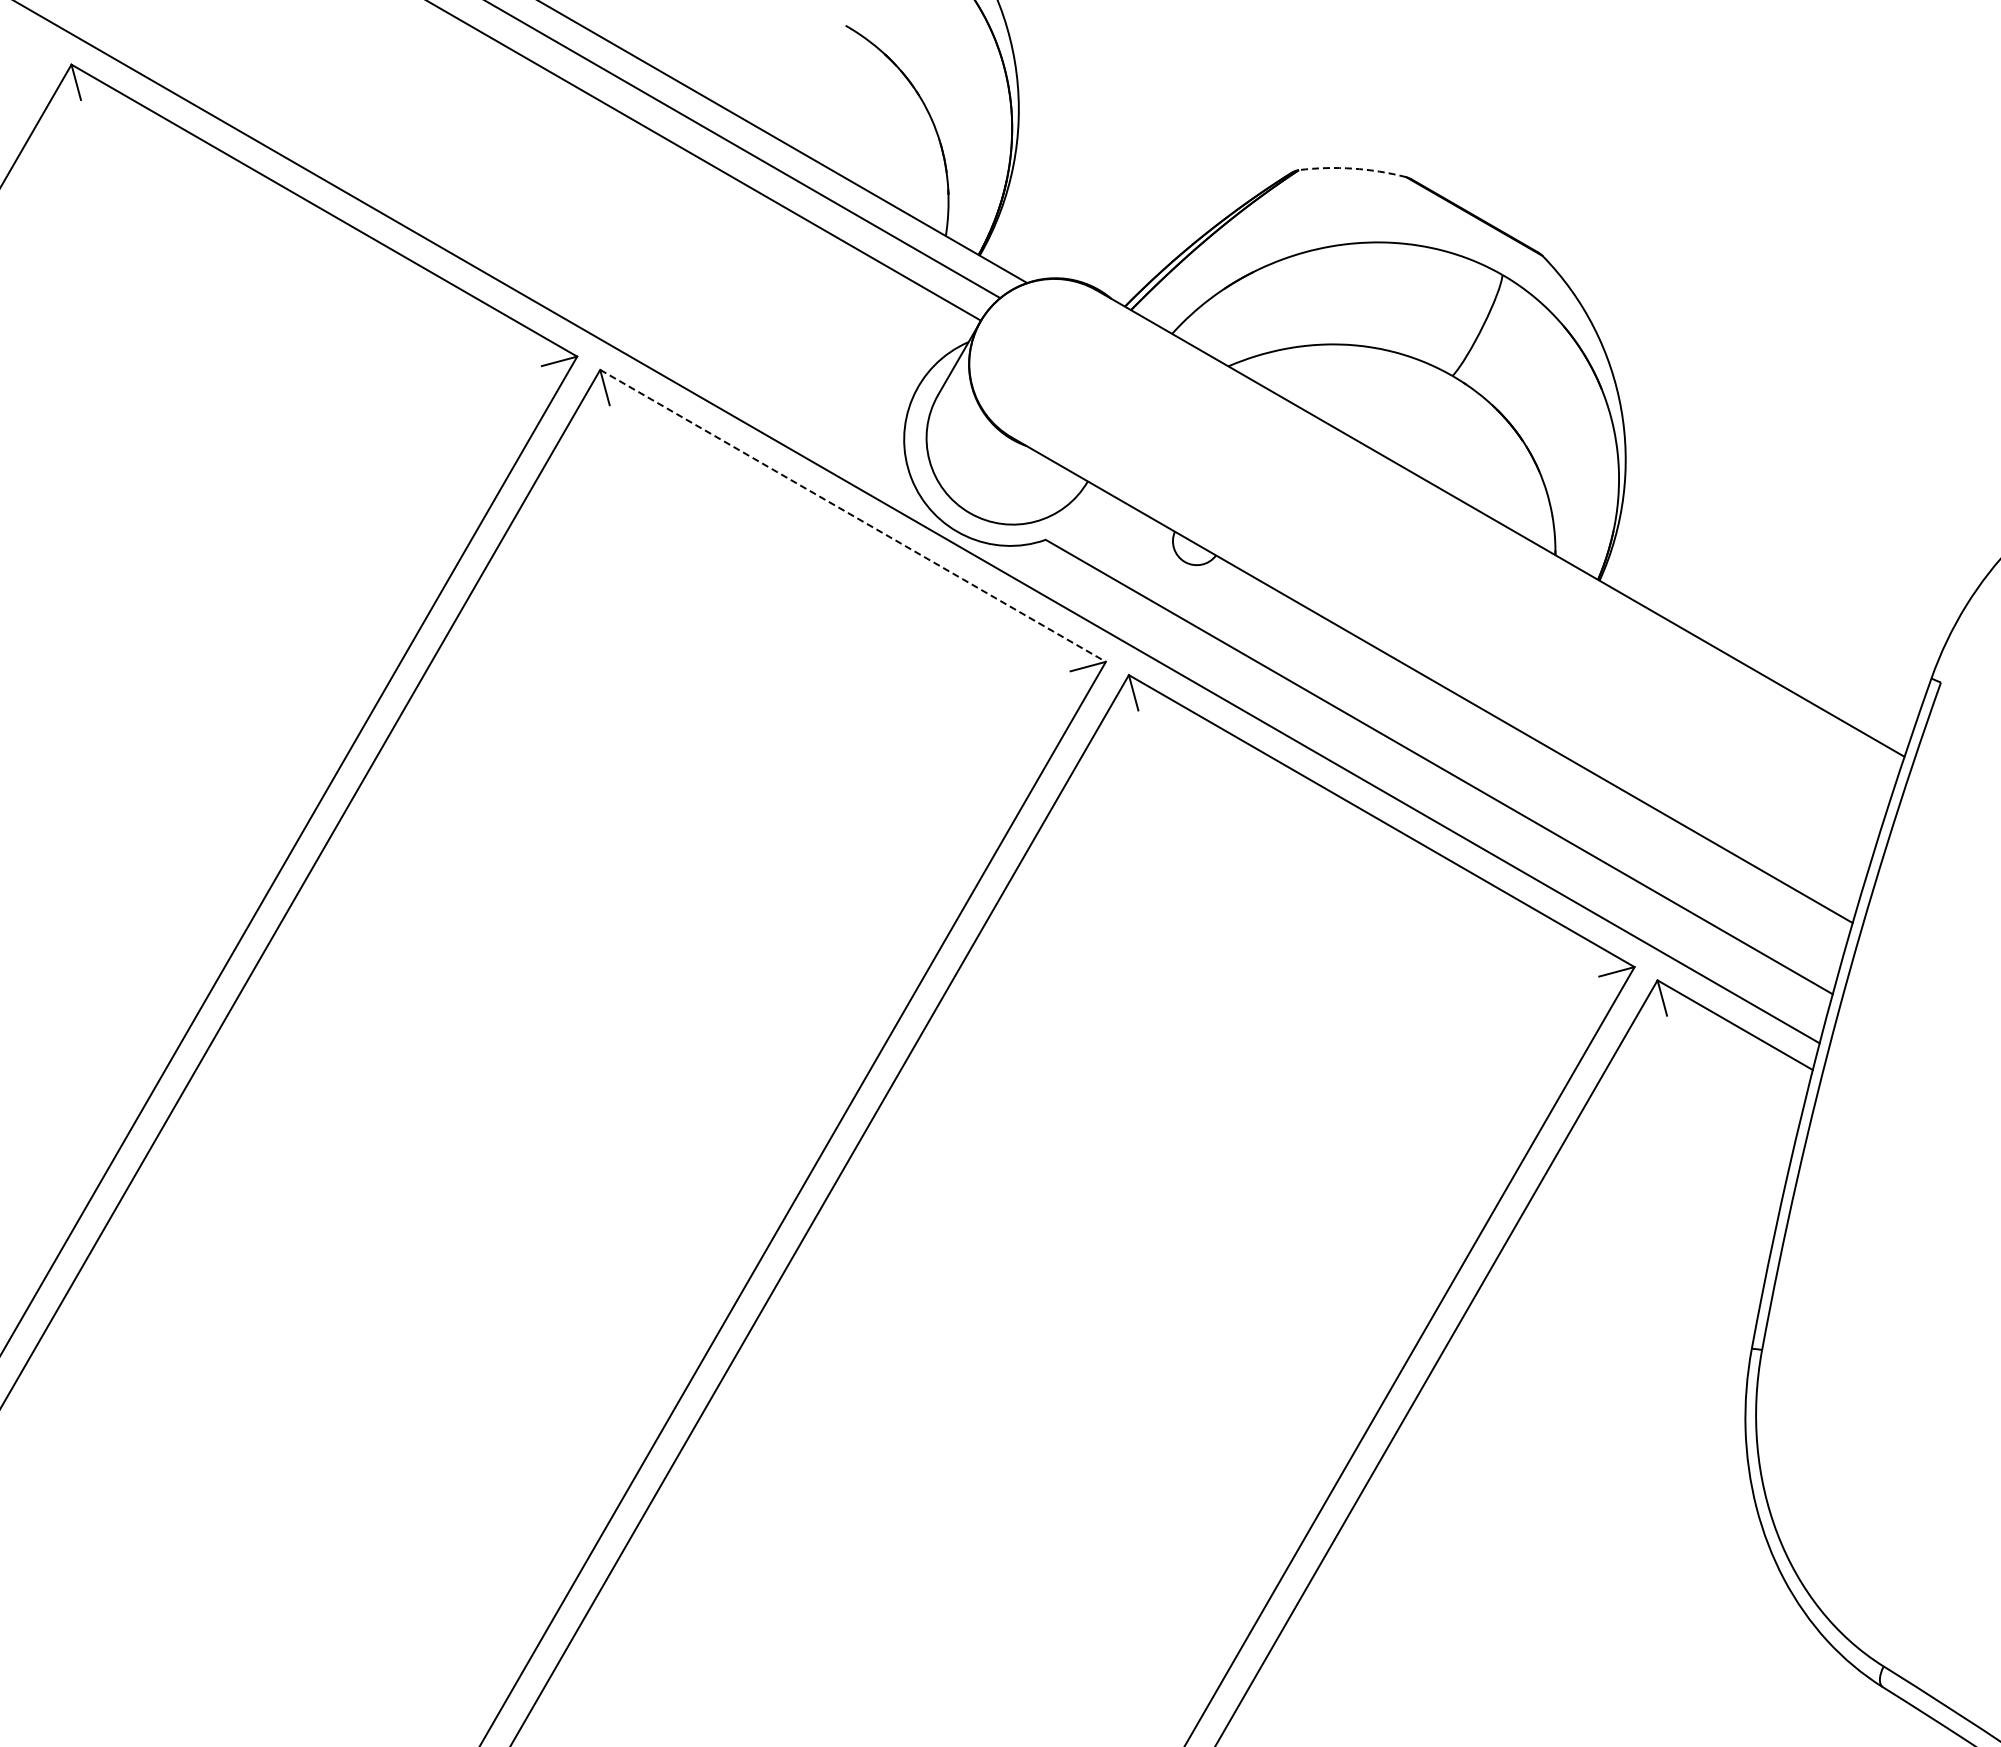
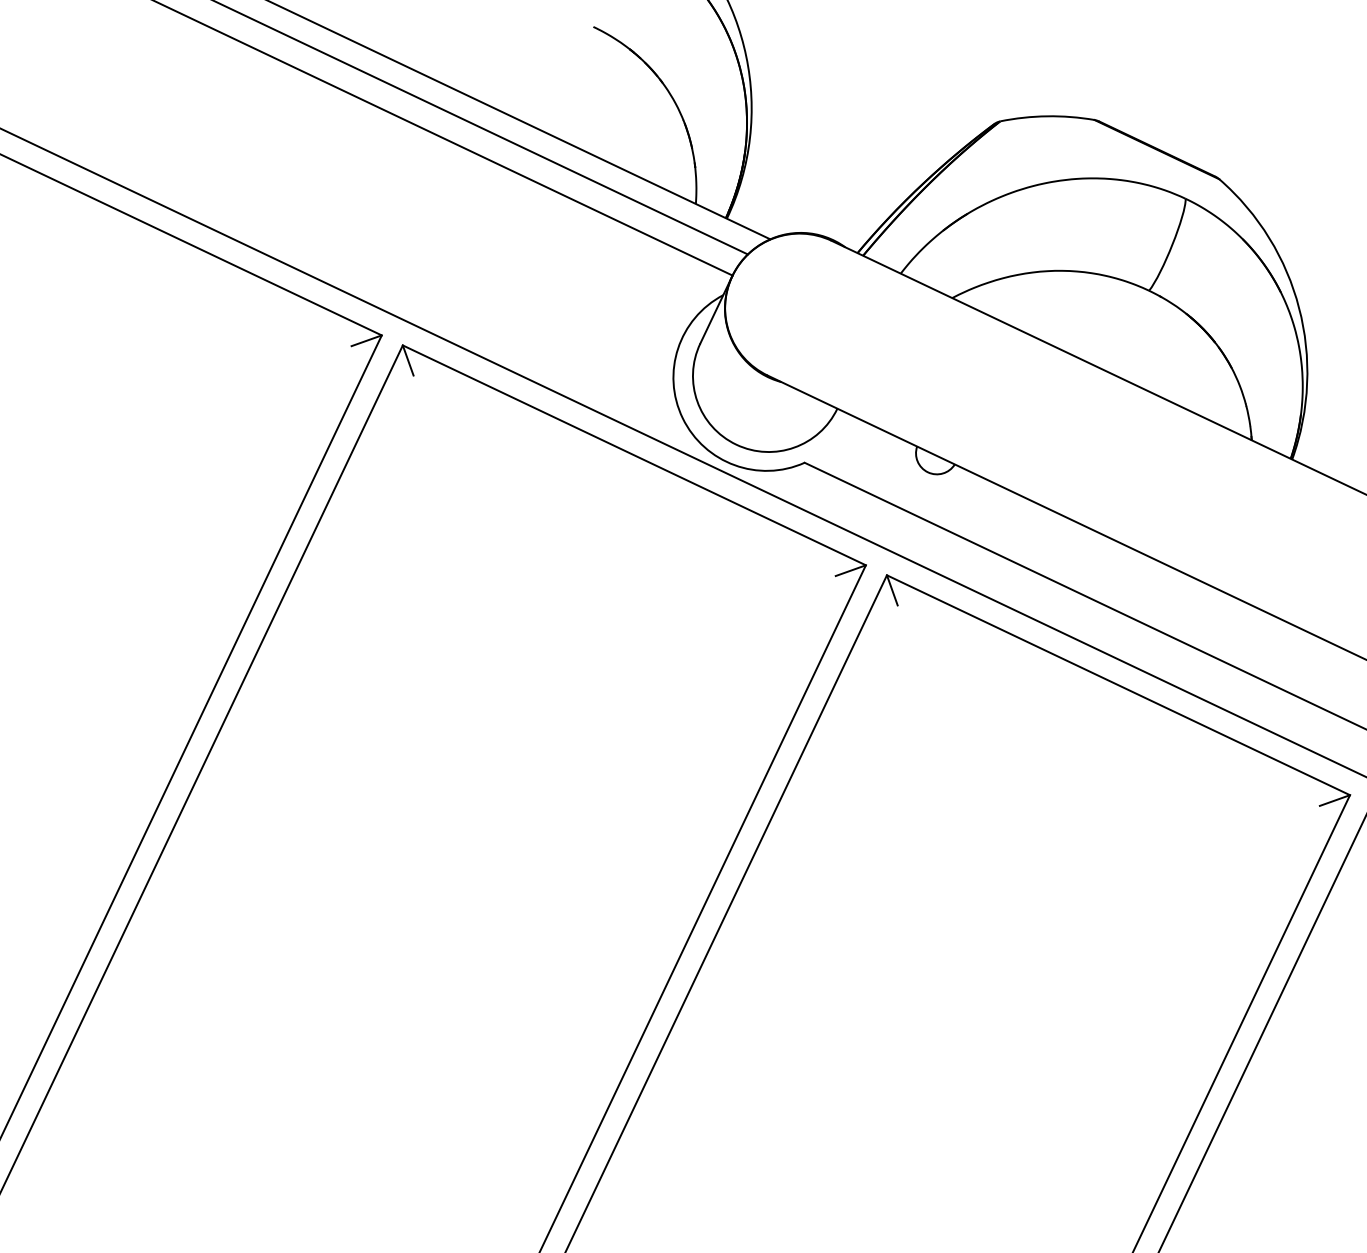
arc: (1352, 168) -> (1046, 116), dashed -> solid
line: (853, 515) -> (634, 454), dashed -> solid

